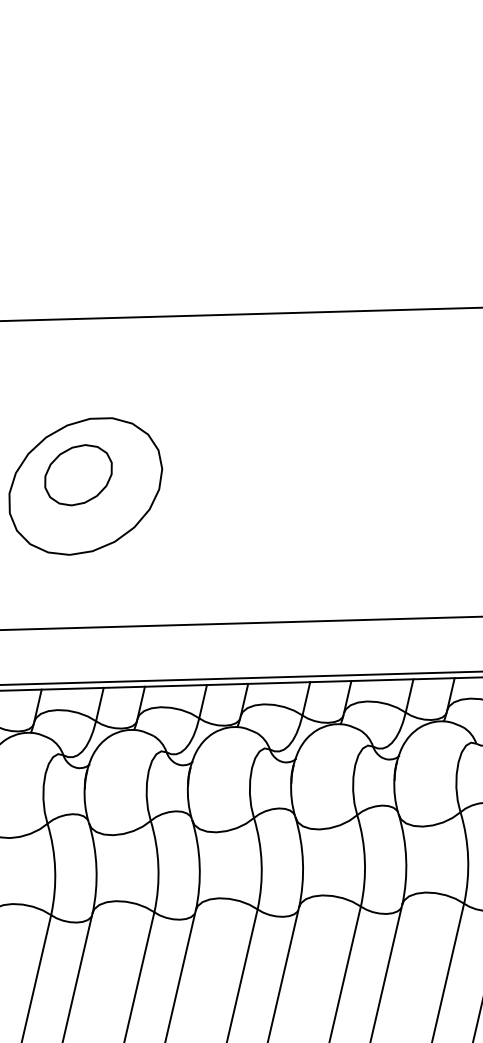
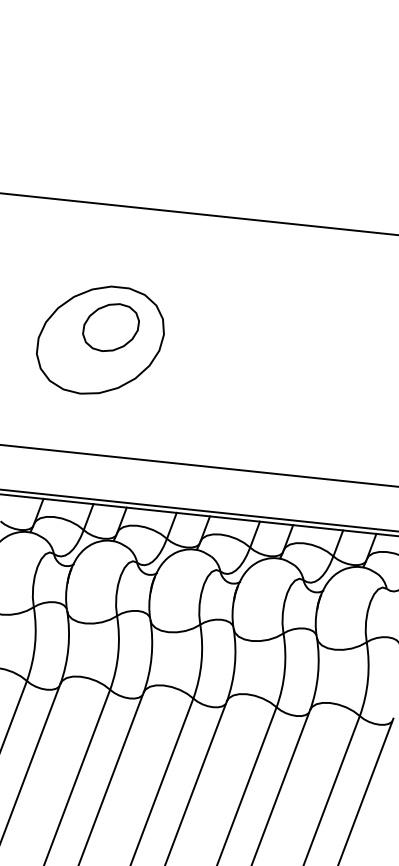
part: (77, 475) -> (110, 327), moved

